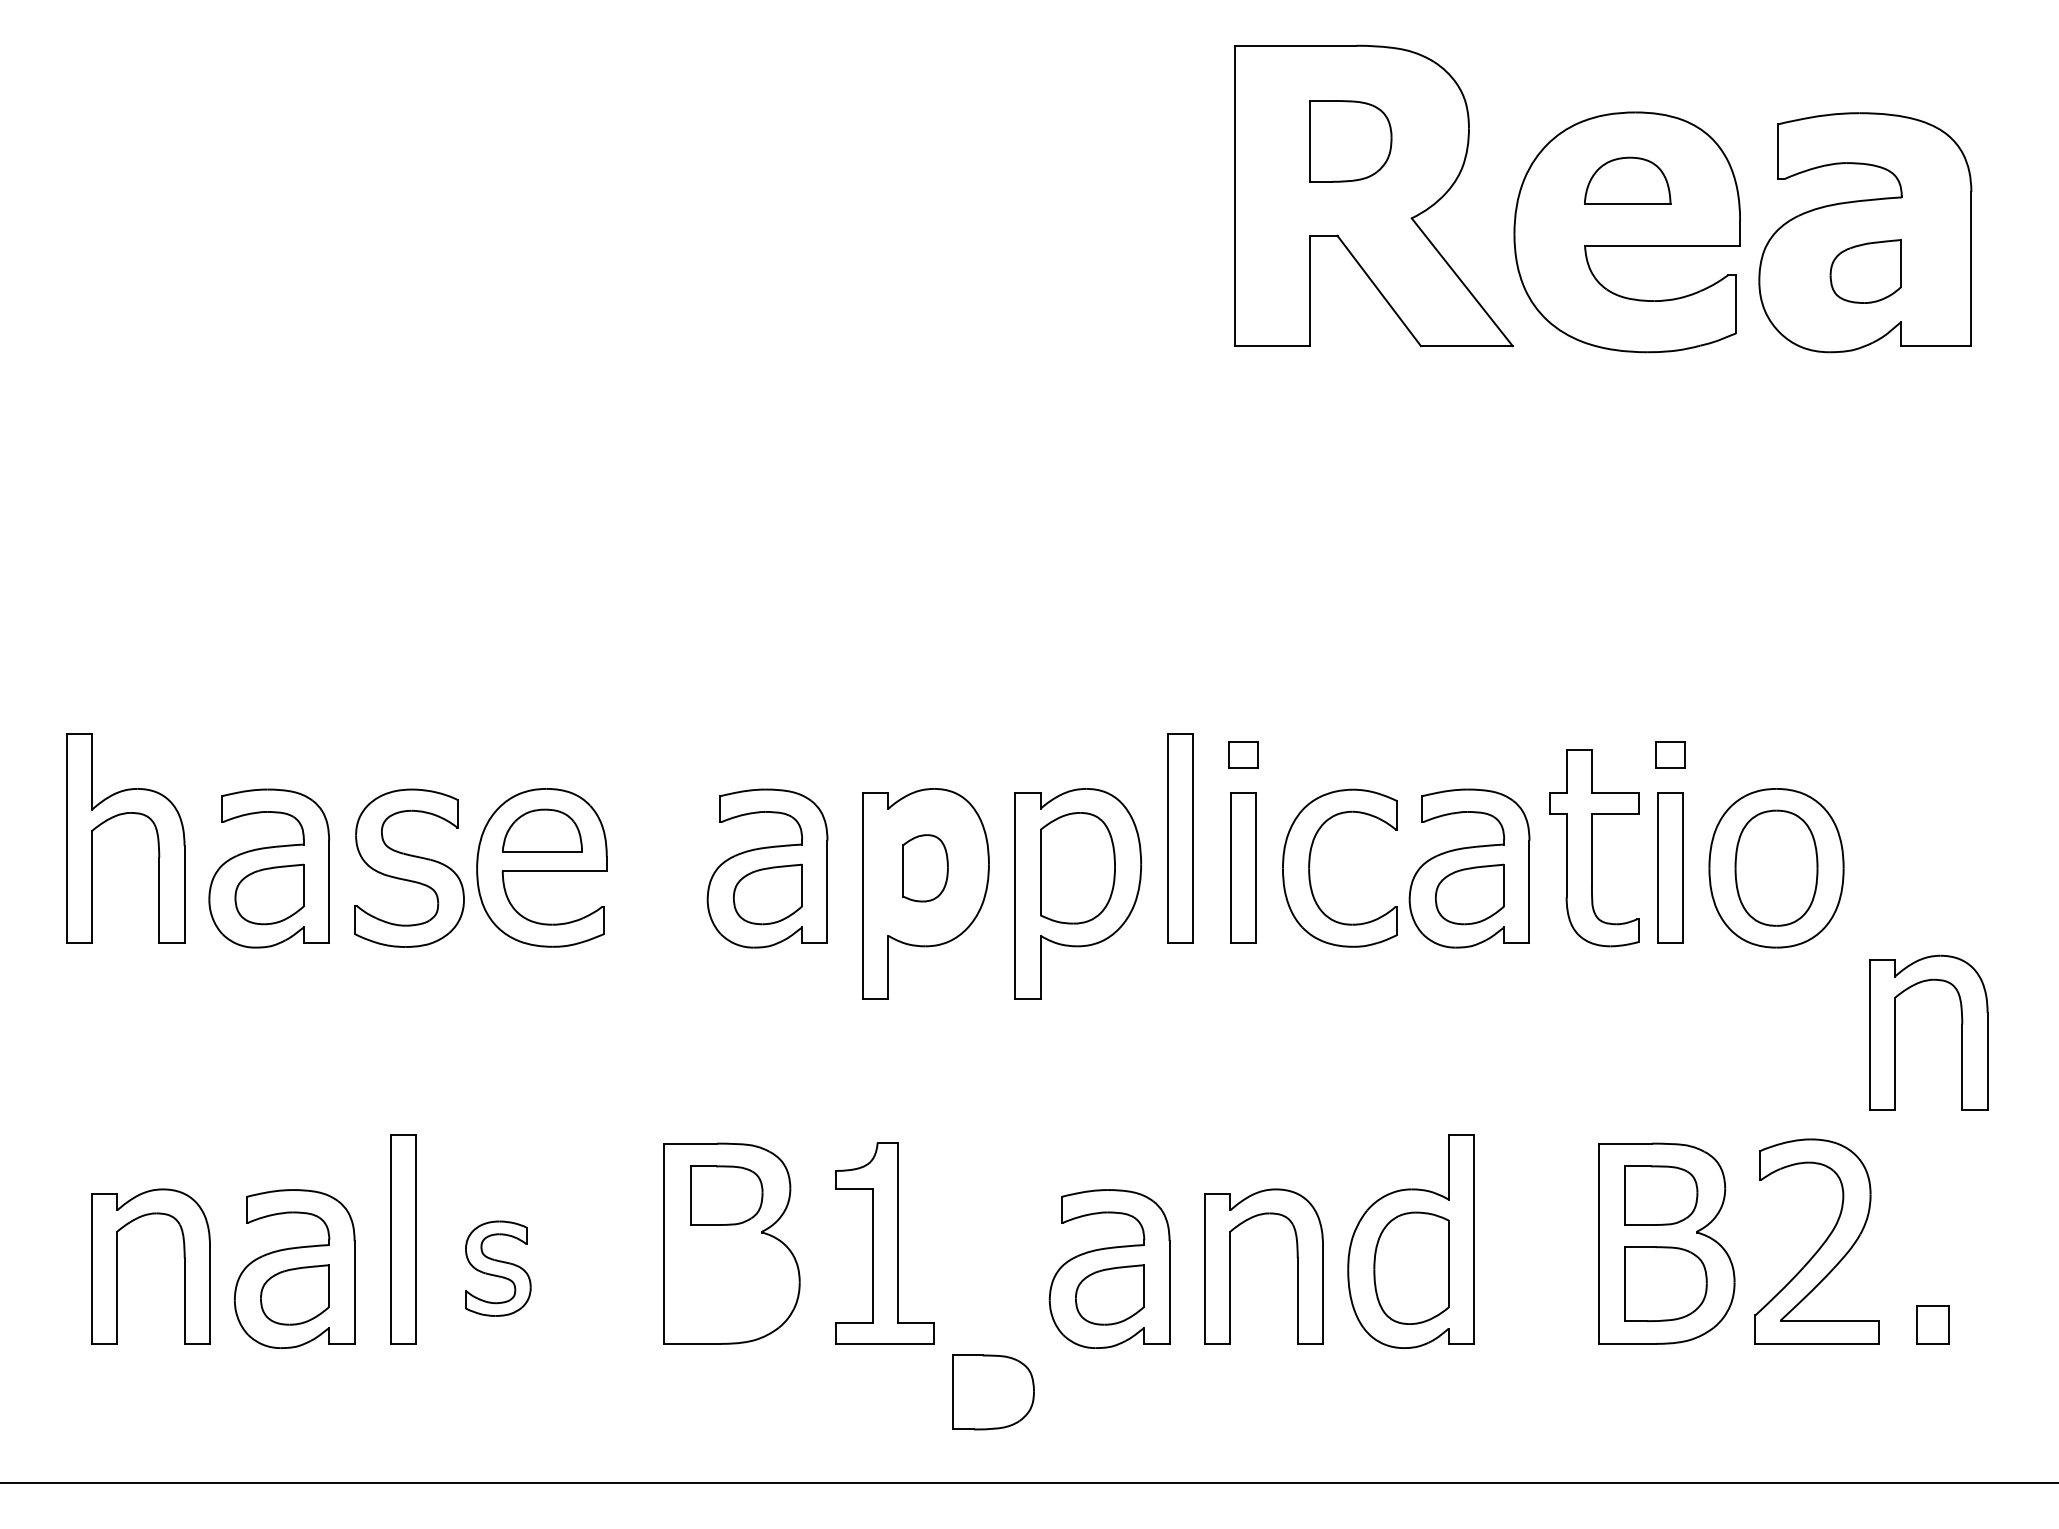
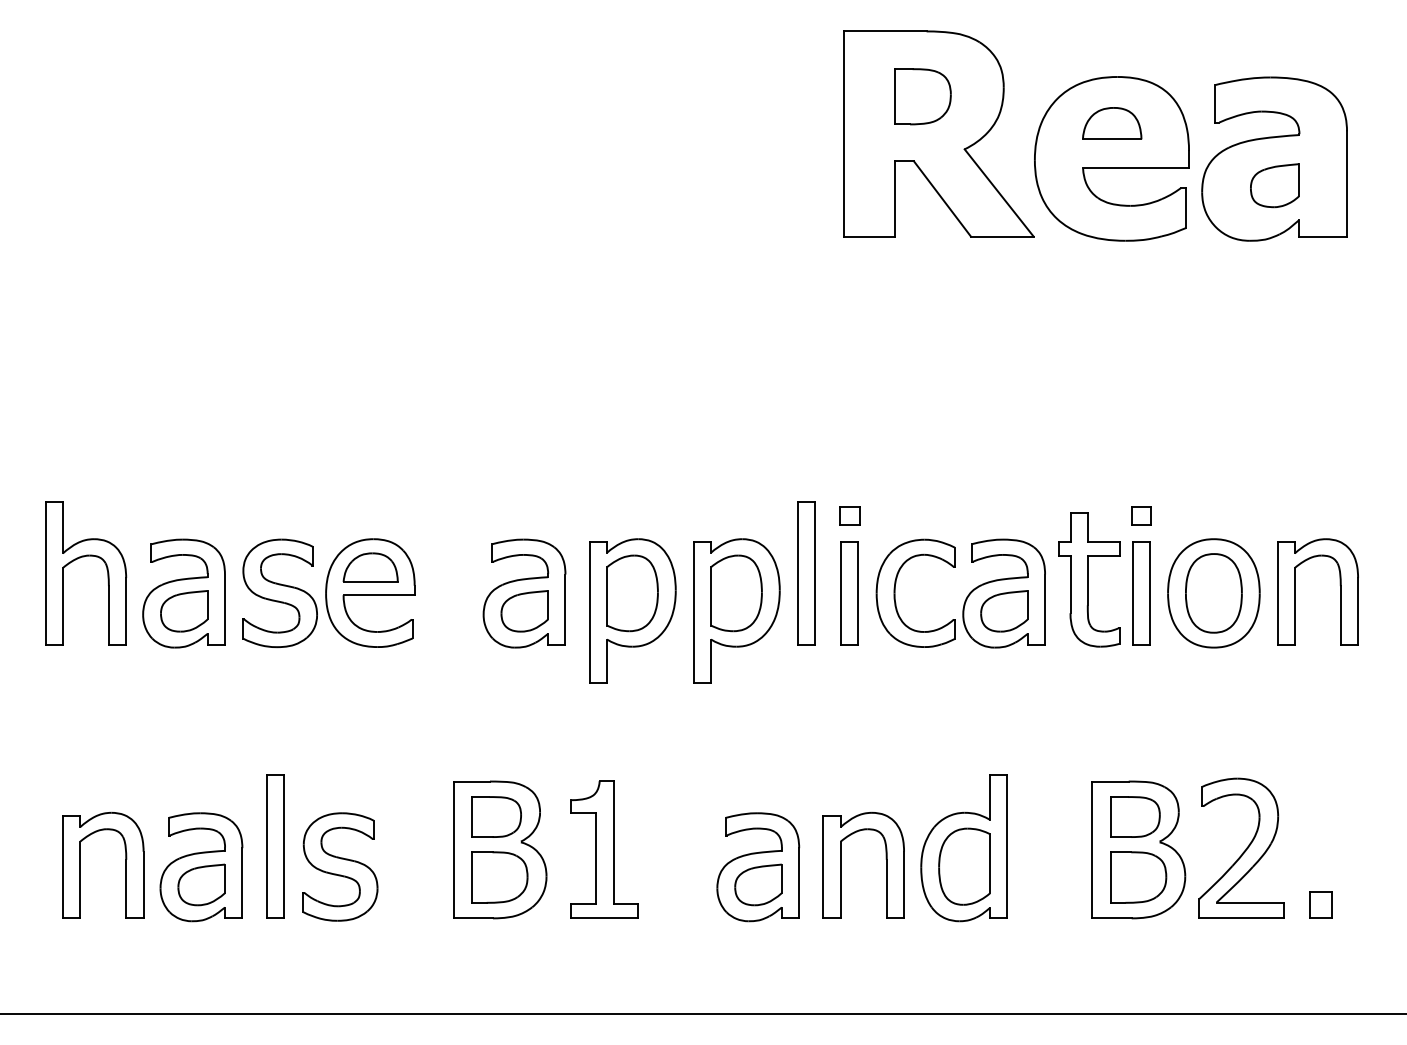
part: (925, 868) -> (632, 593), size x1.67
part: (1895, 1032) -> (1295, 591), moved
part: (498, 1267) -> (340, 866), size x1.67
part: (992, 1392) -> (499, 877), moved

